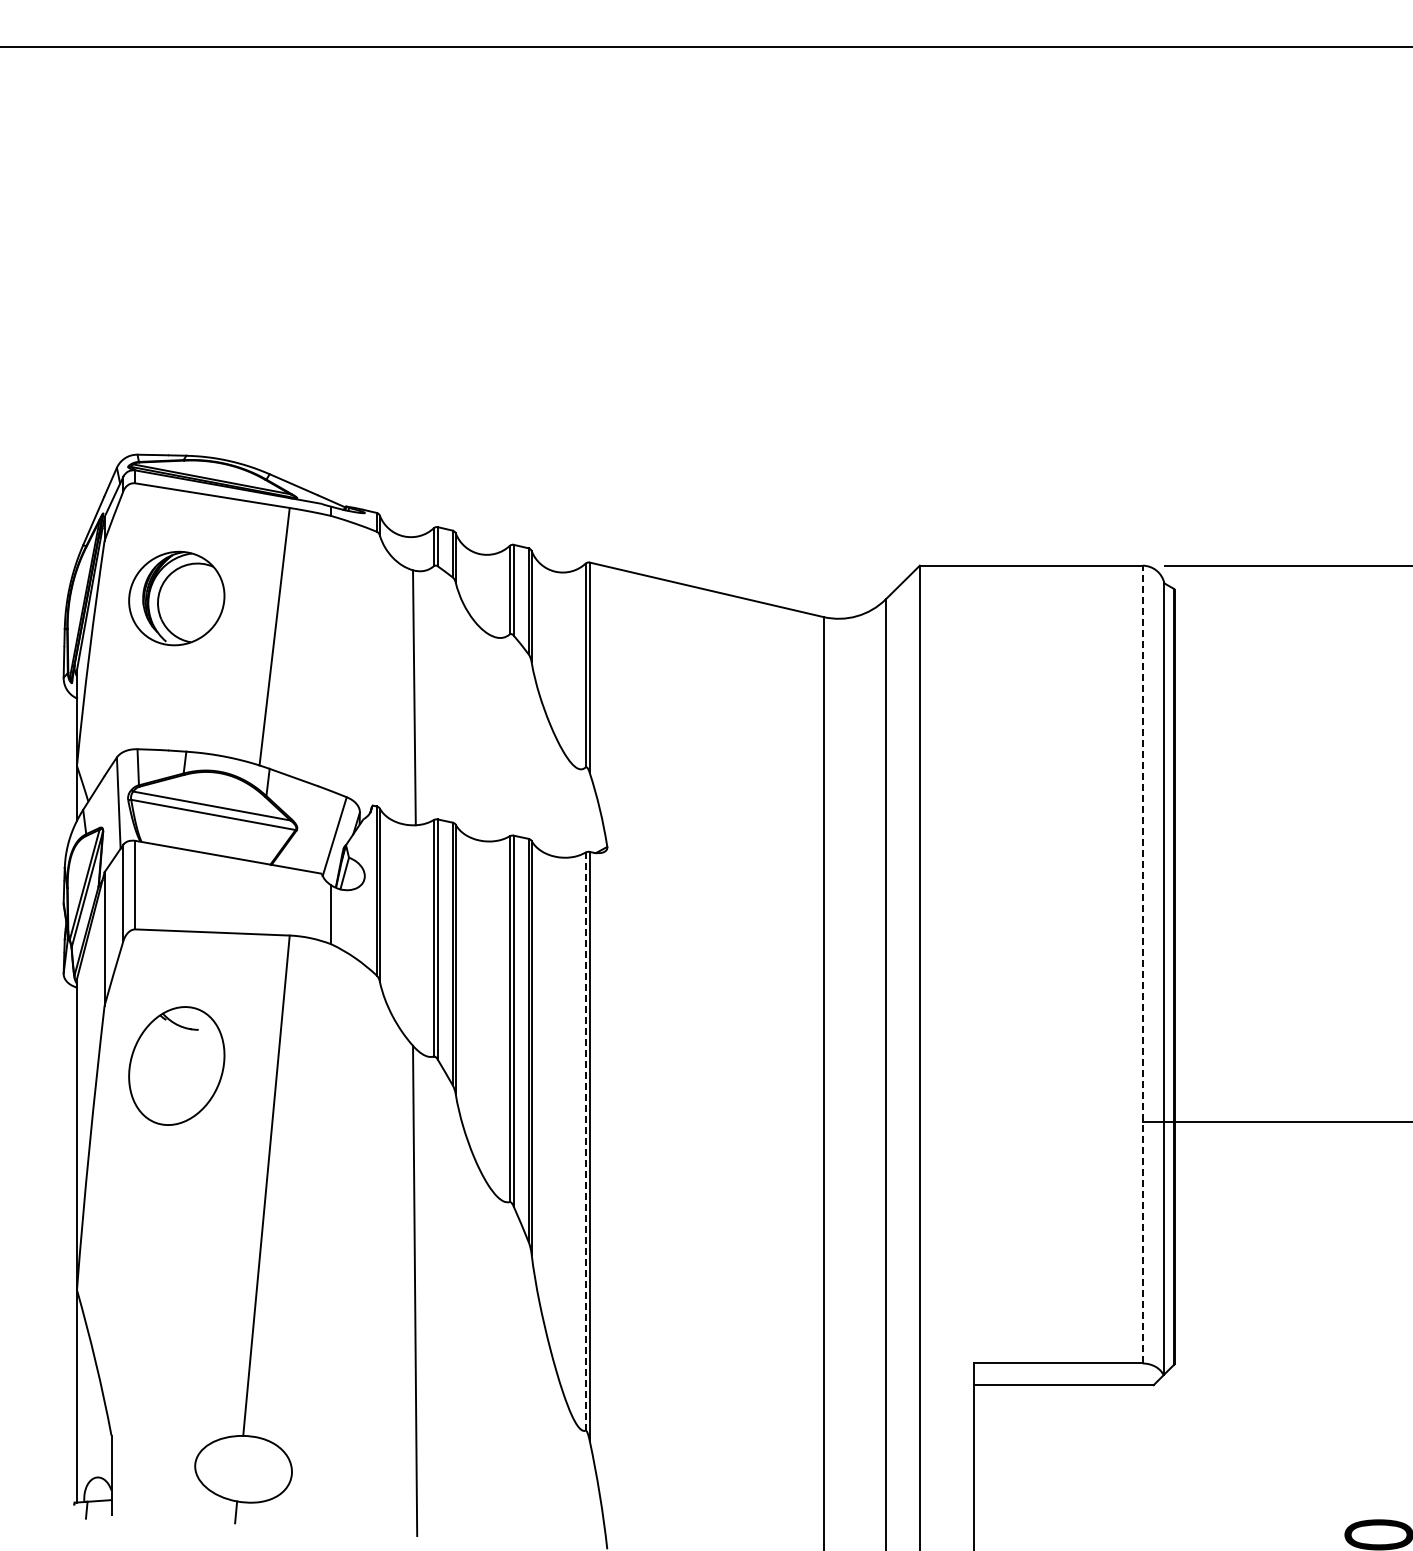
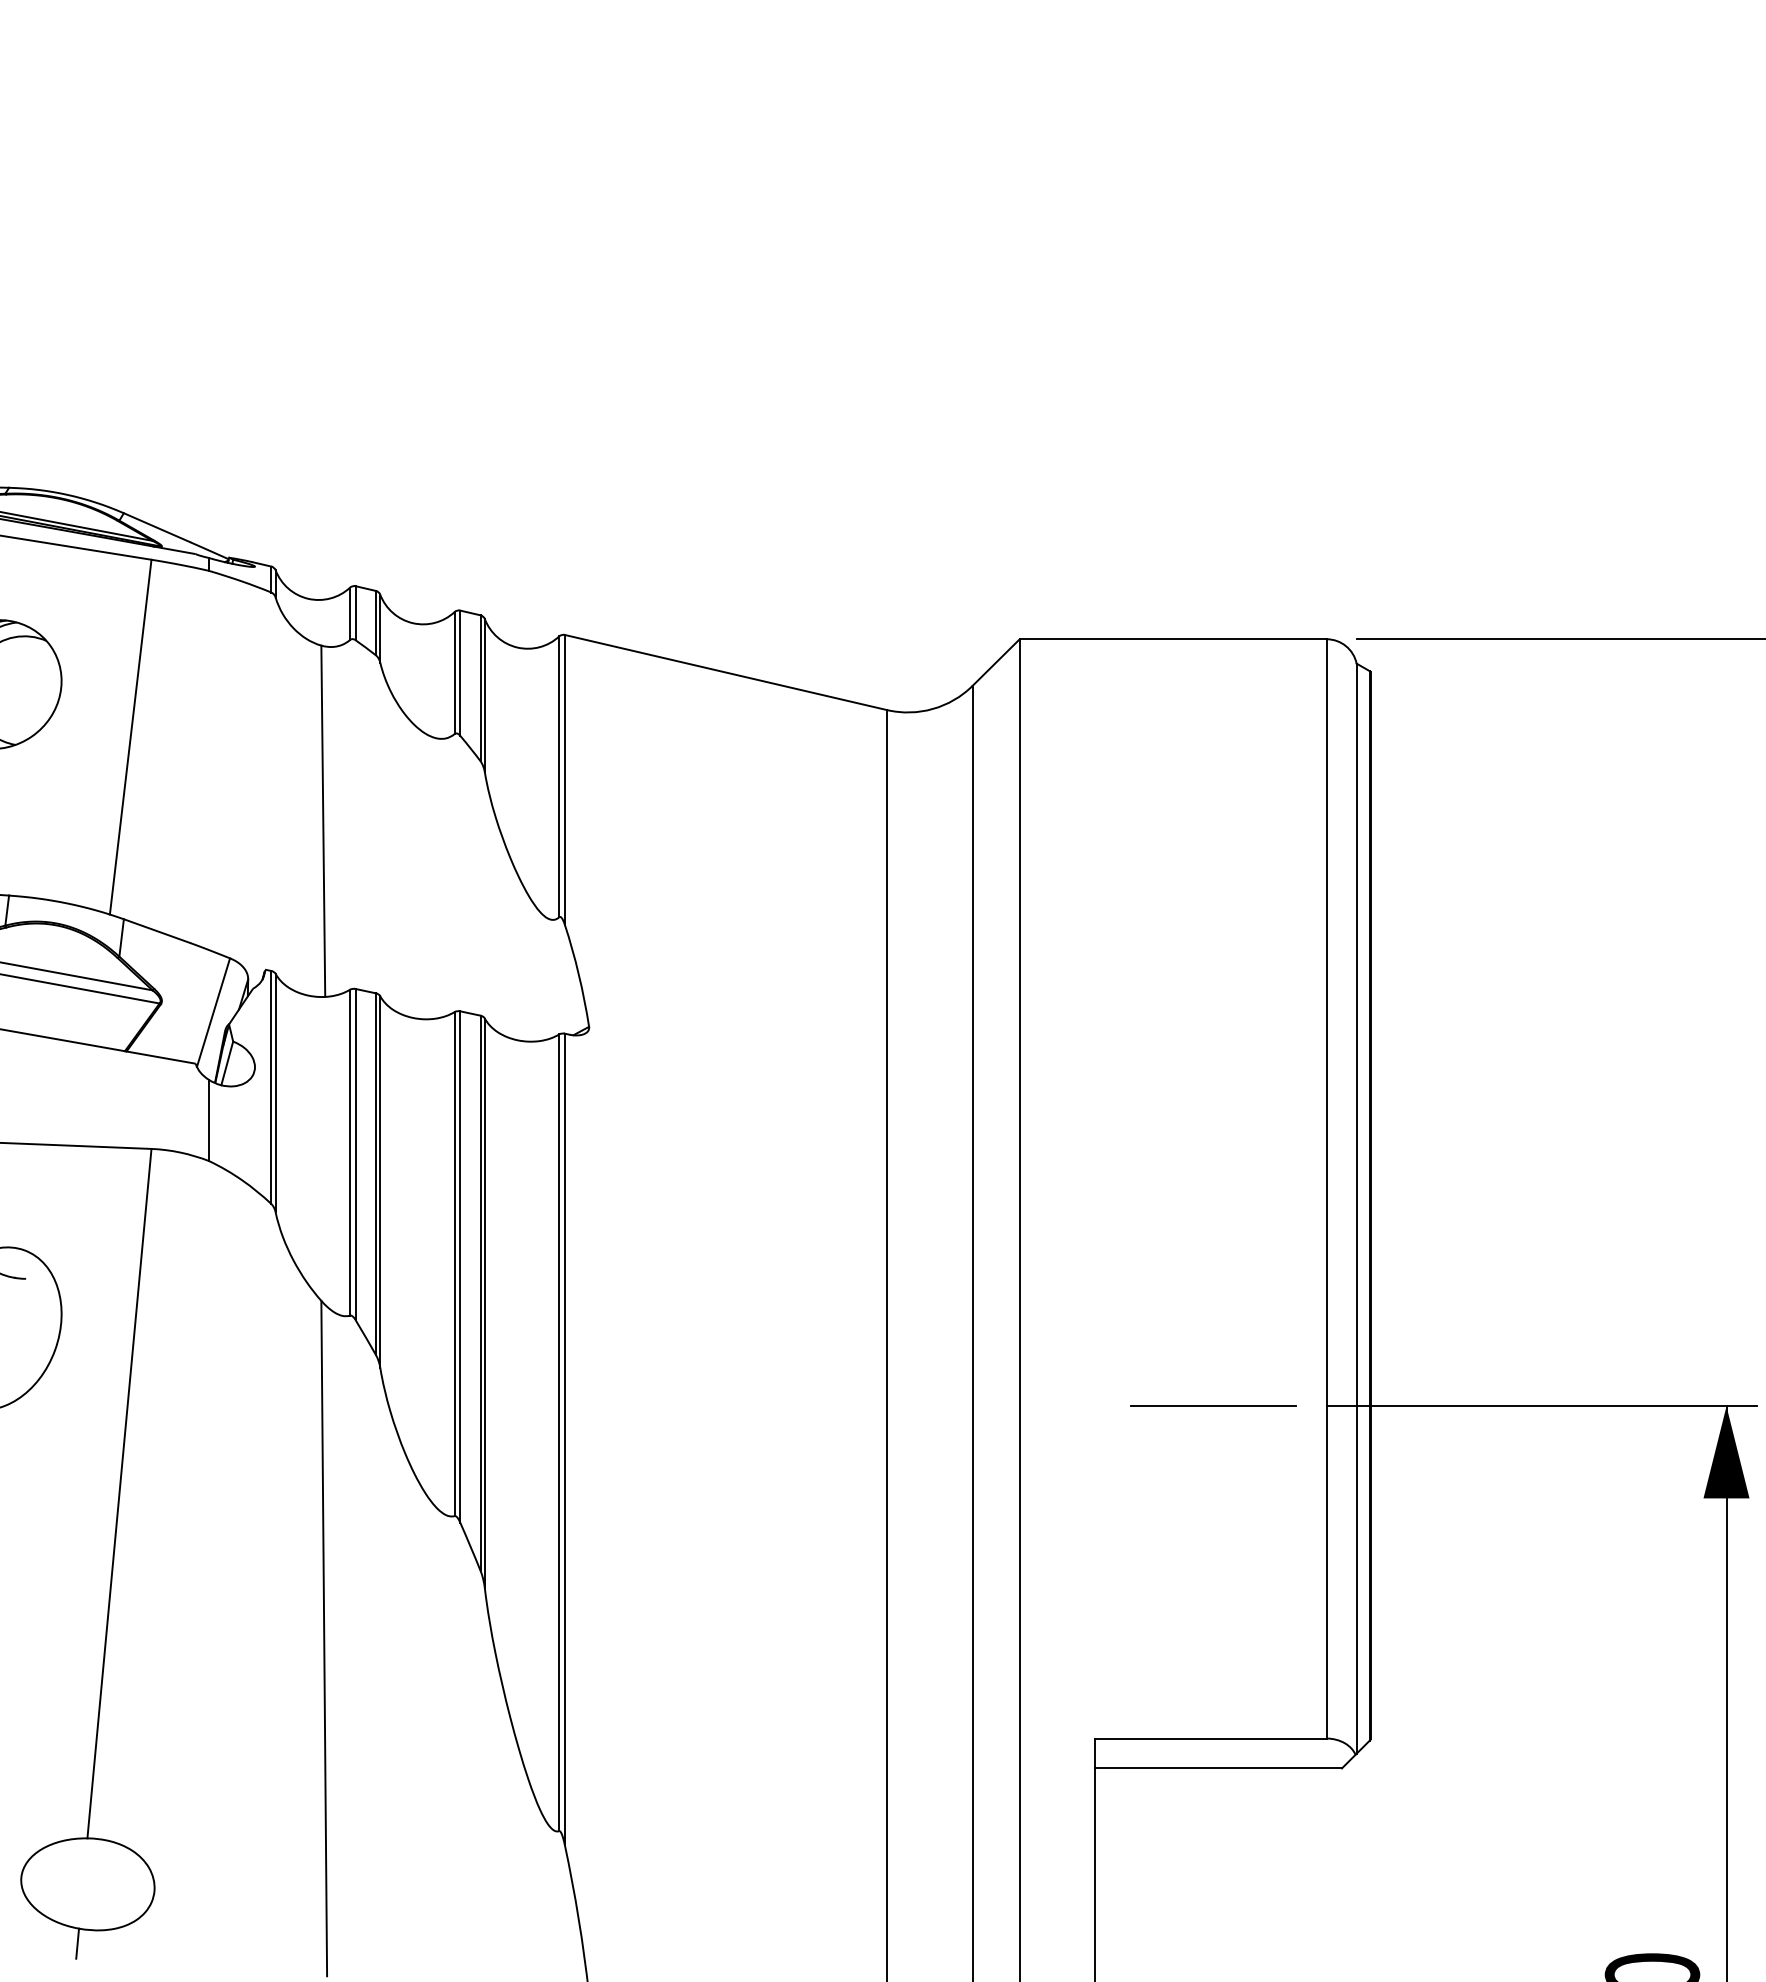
line: (1142, 964) -> (1326, 1188), dashed -> solid
line: (1060, 1122) -> (1213, 1406), added
line: (585, 1141) -> (559, 1432), dashed -> solid

